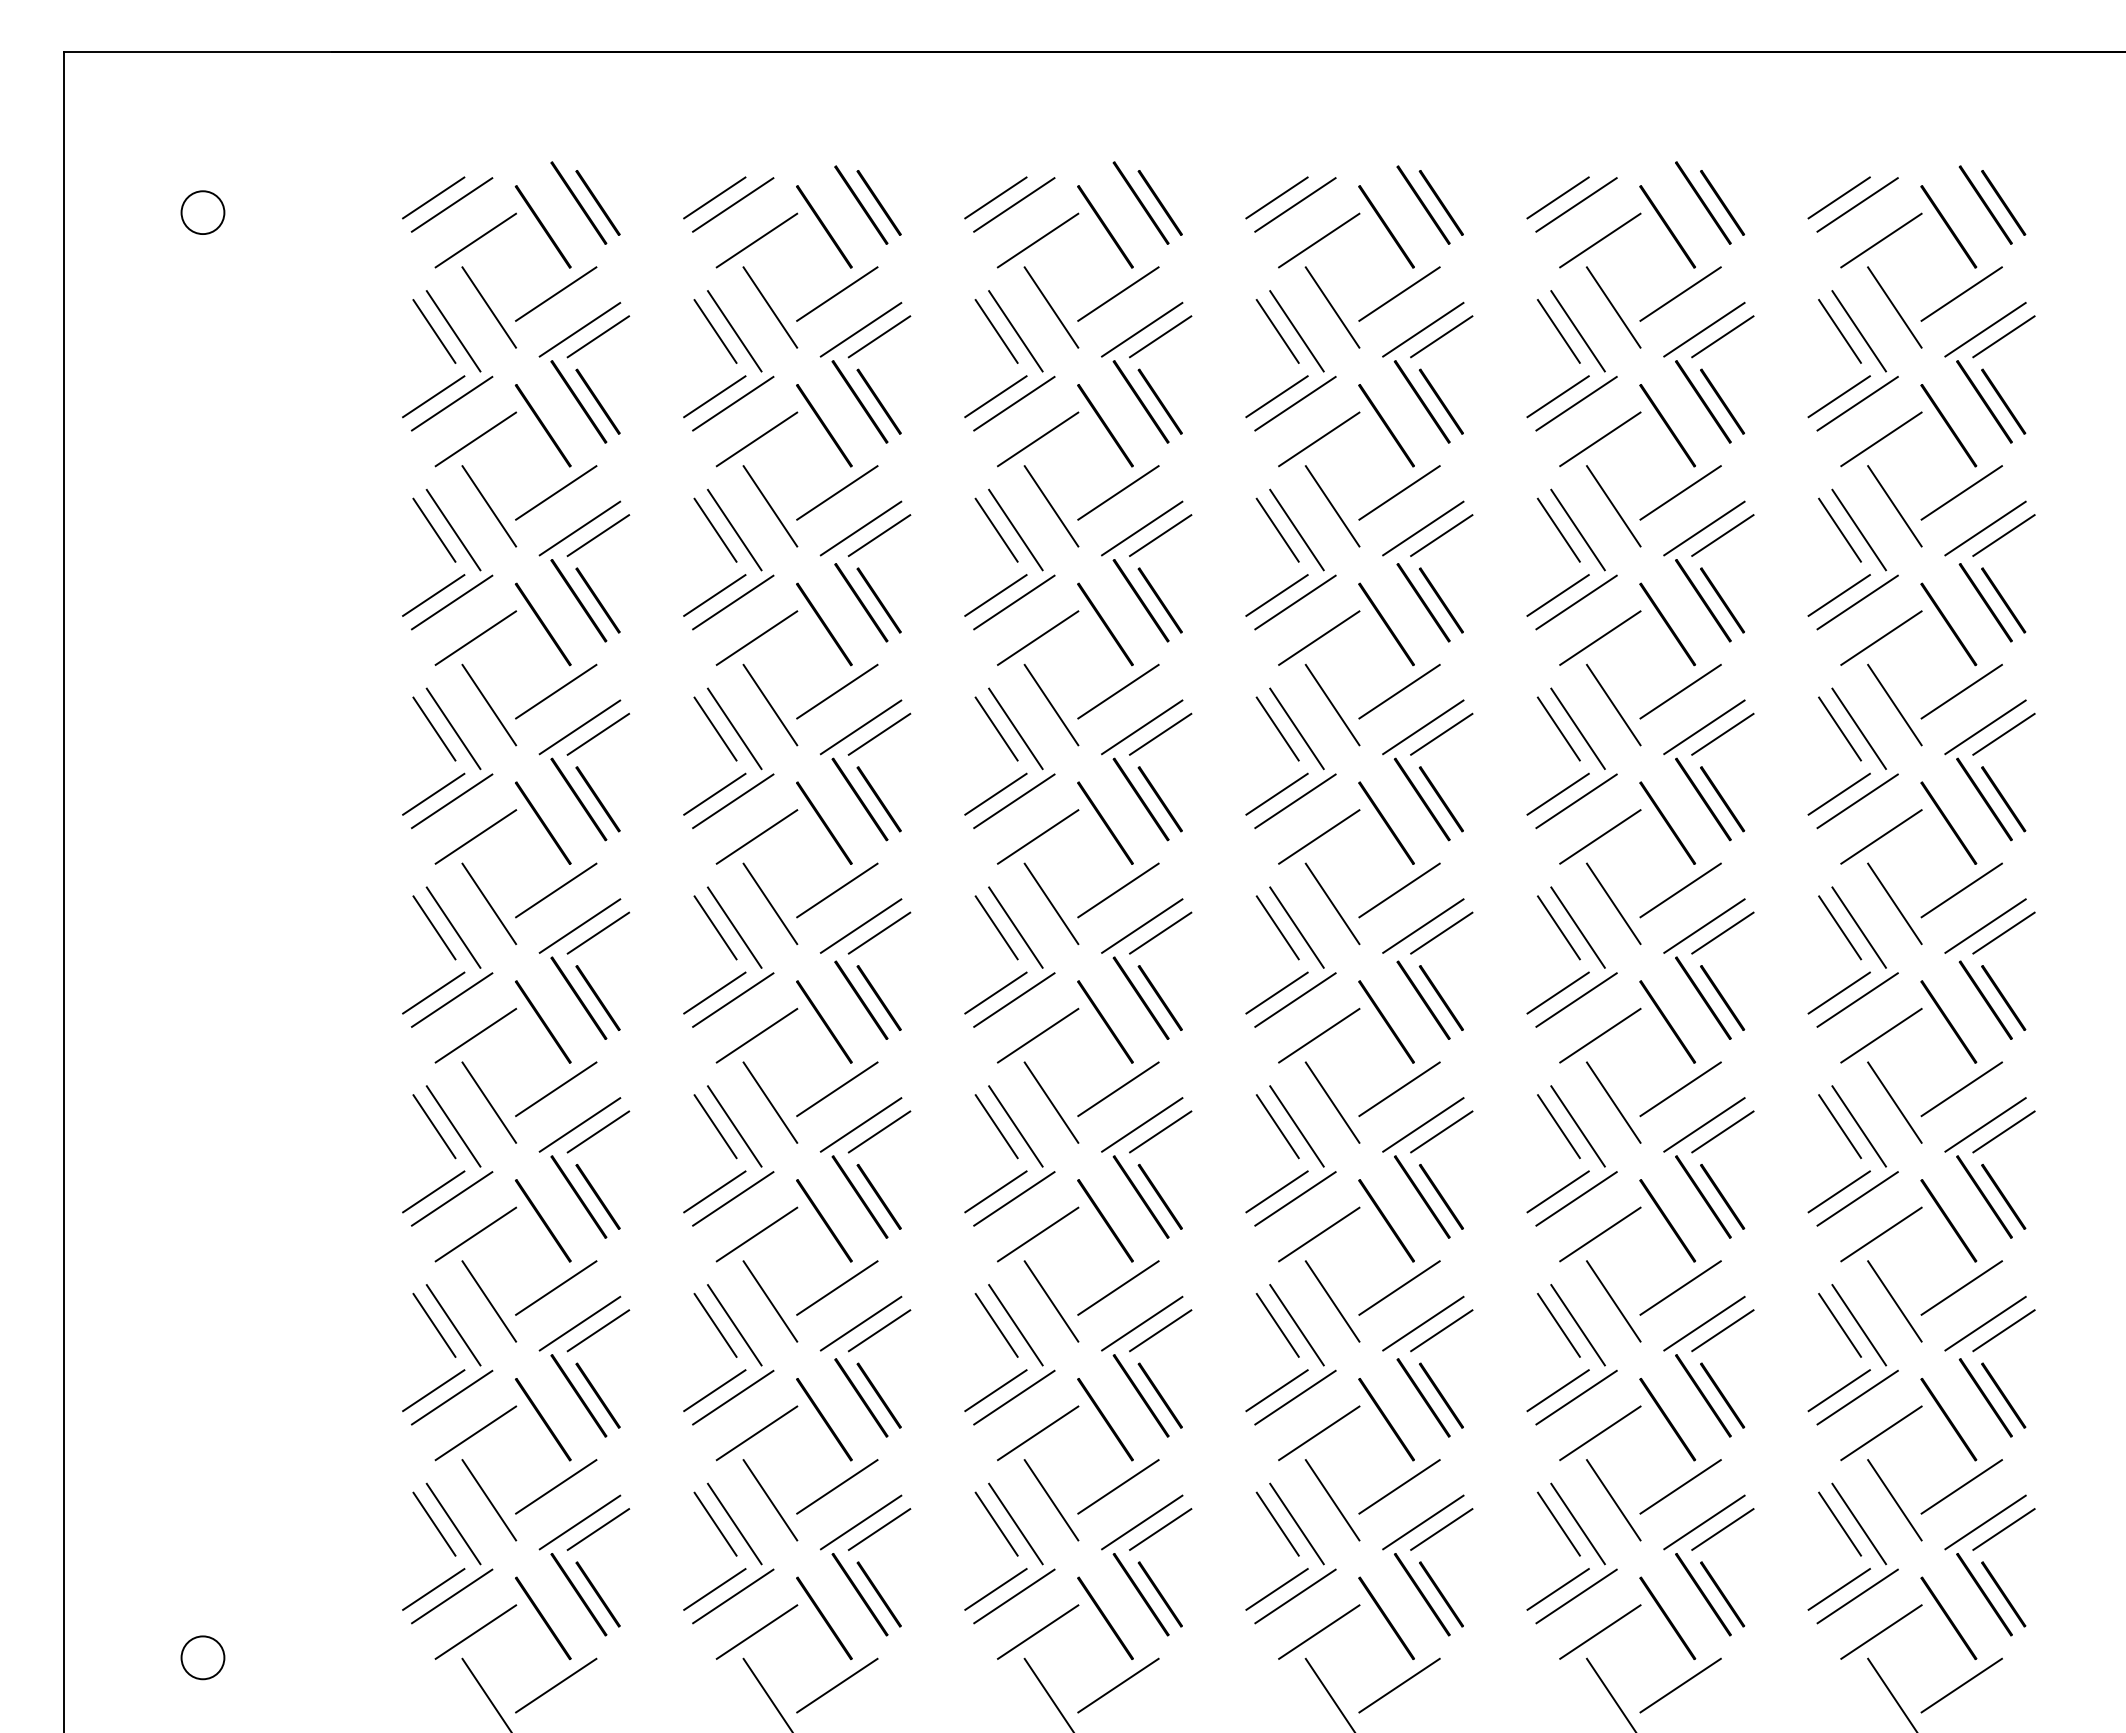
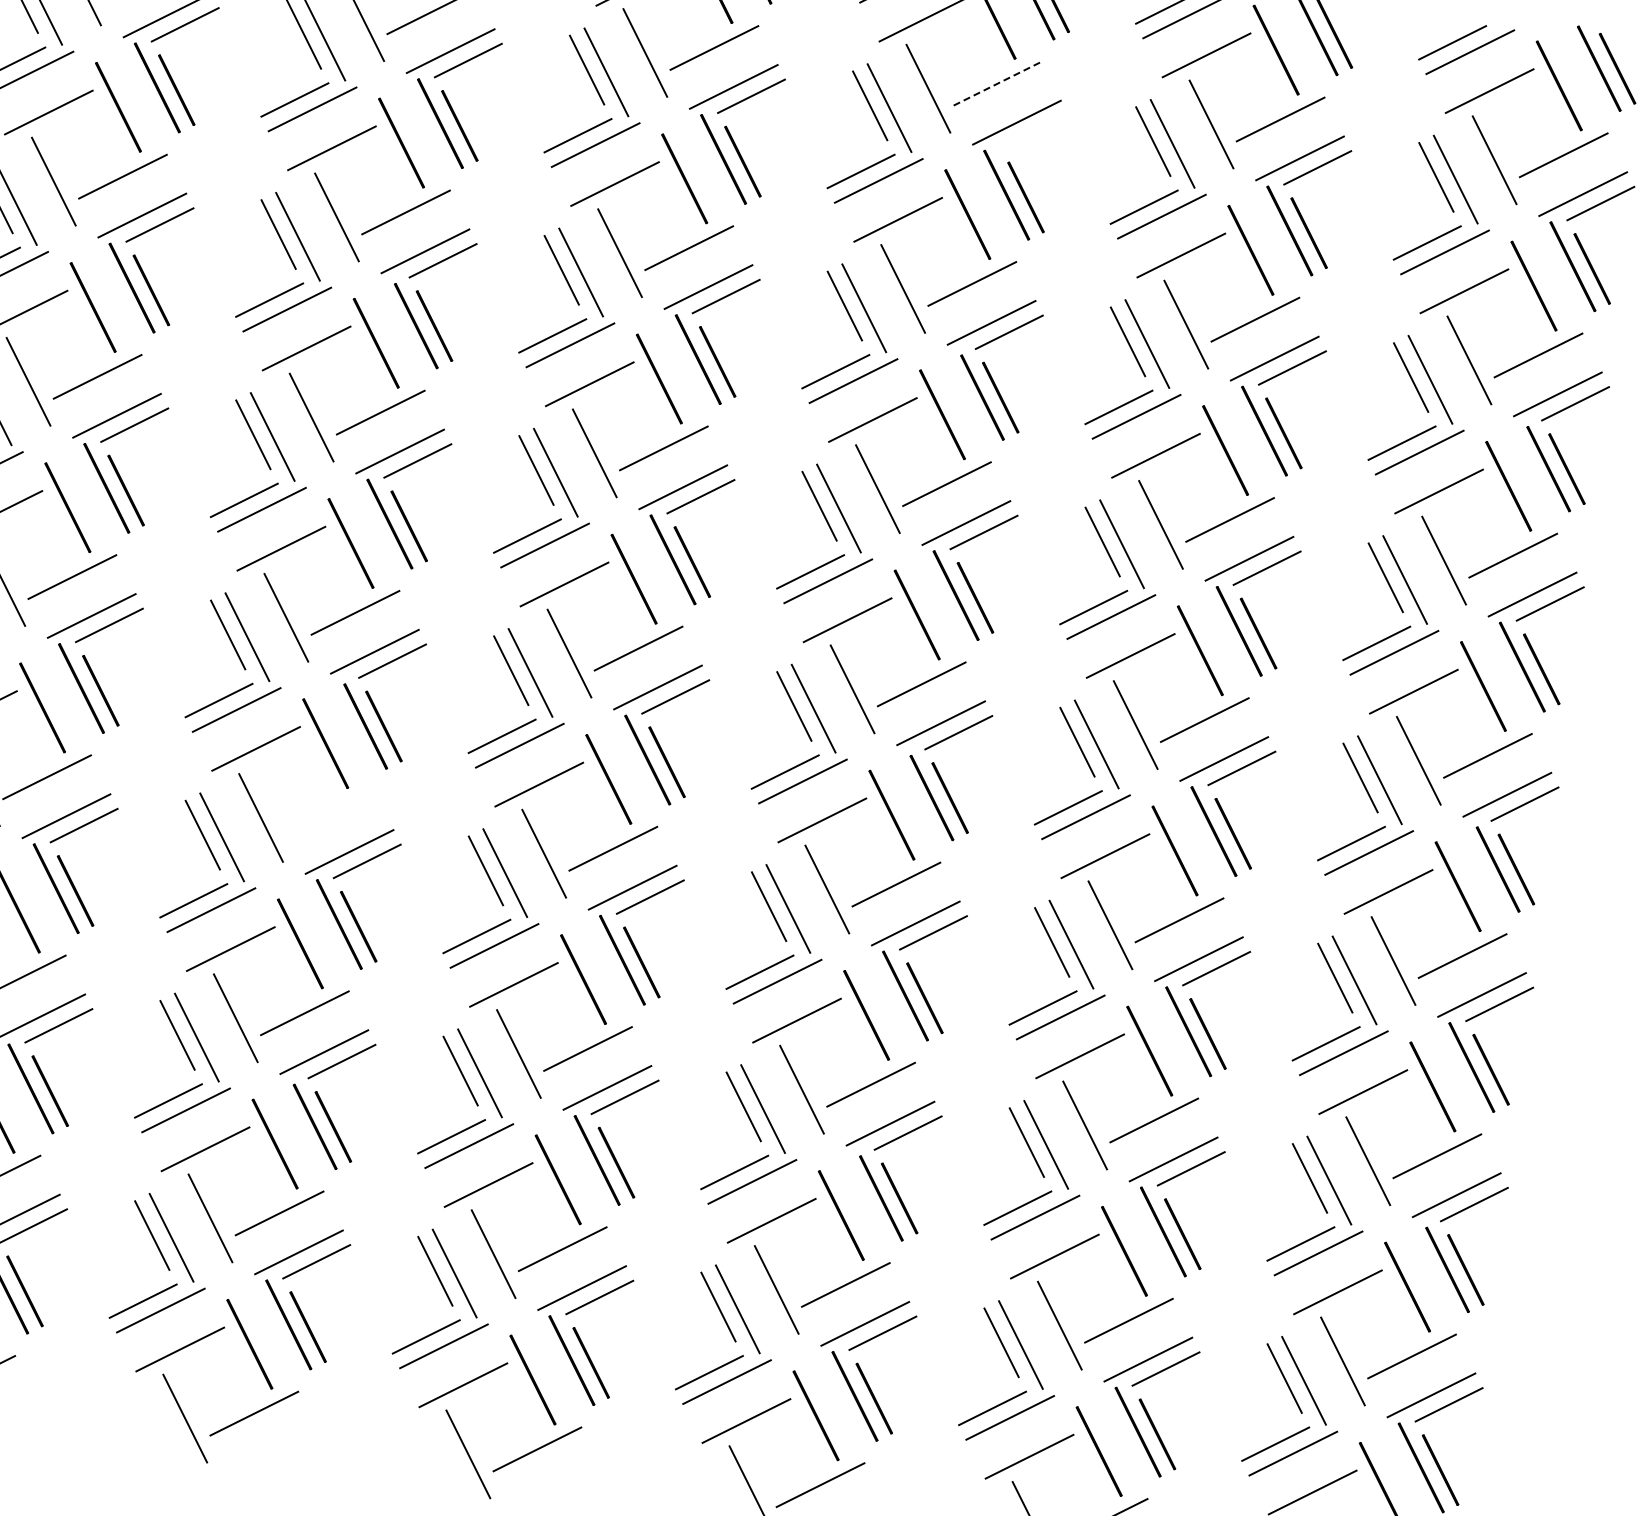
line: (1399, 293) -> (997, 83), solid -> dashed
line: (1441, 336) -> (1034, 131), removed
line: (837, 1089) -> (330, 813), removed

